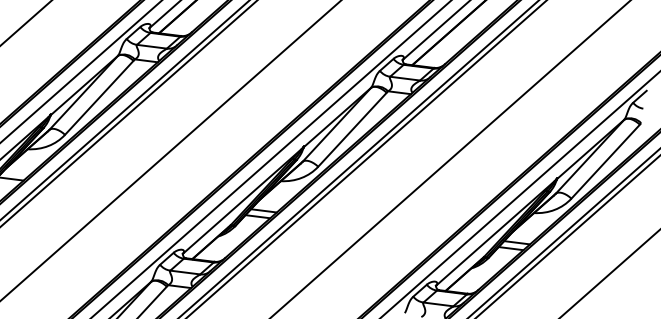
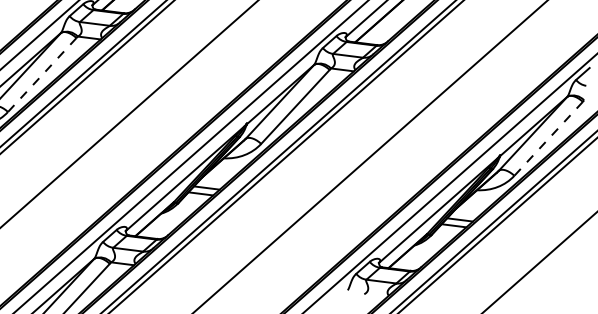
line: (98, 98) -> (41, 75), solid -> dashed
line: (605, 162) -> (548, 139), solid -> dashed

